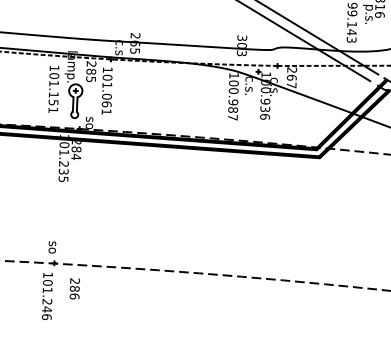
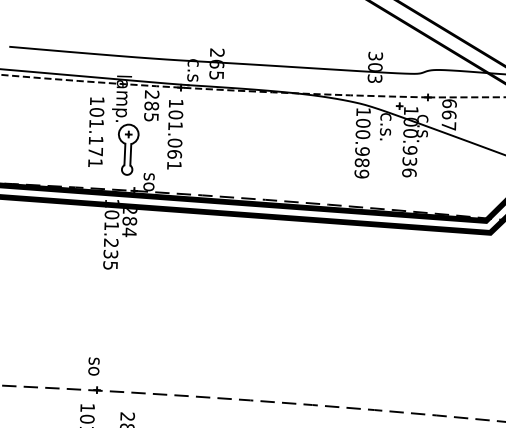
text: (292, 70) -> (450, 104), 267 -> 667
text: (53, 102) -> (95, 151), 101.151 -> 101.171
text: (232, 117) -> (361, 173), 100.987 -> 100.989

